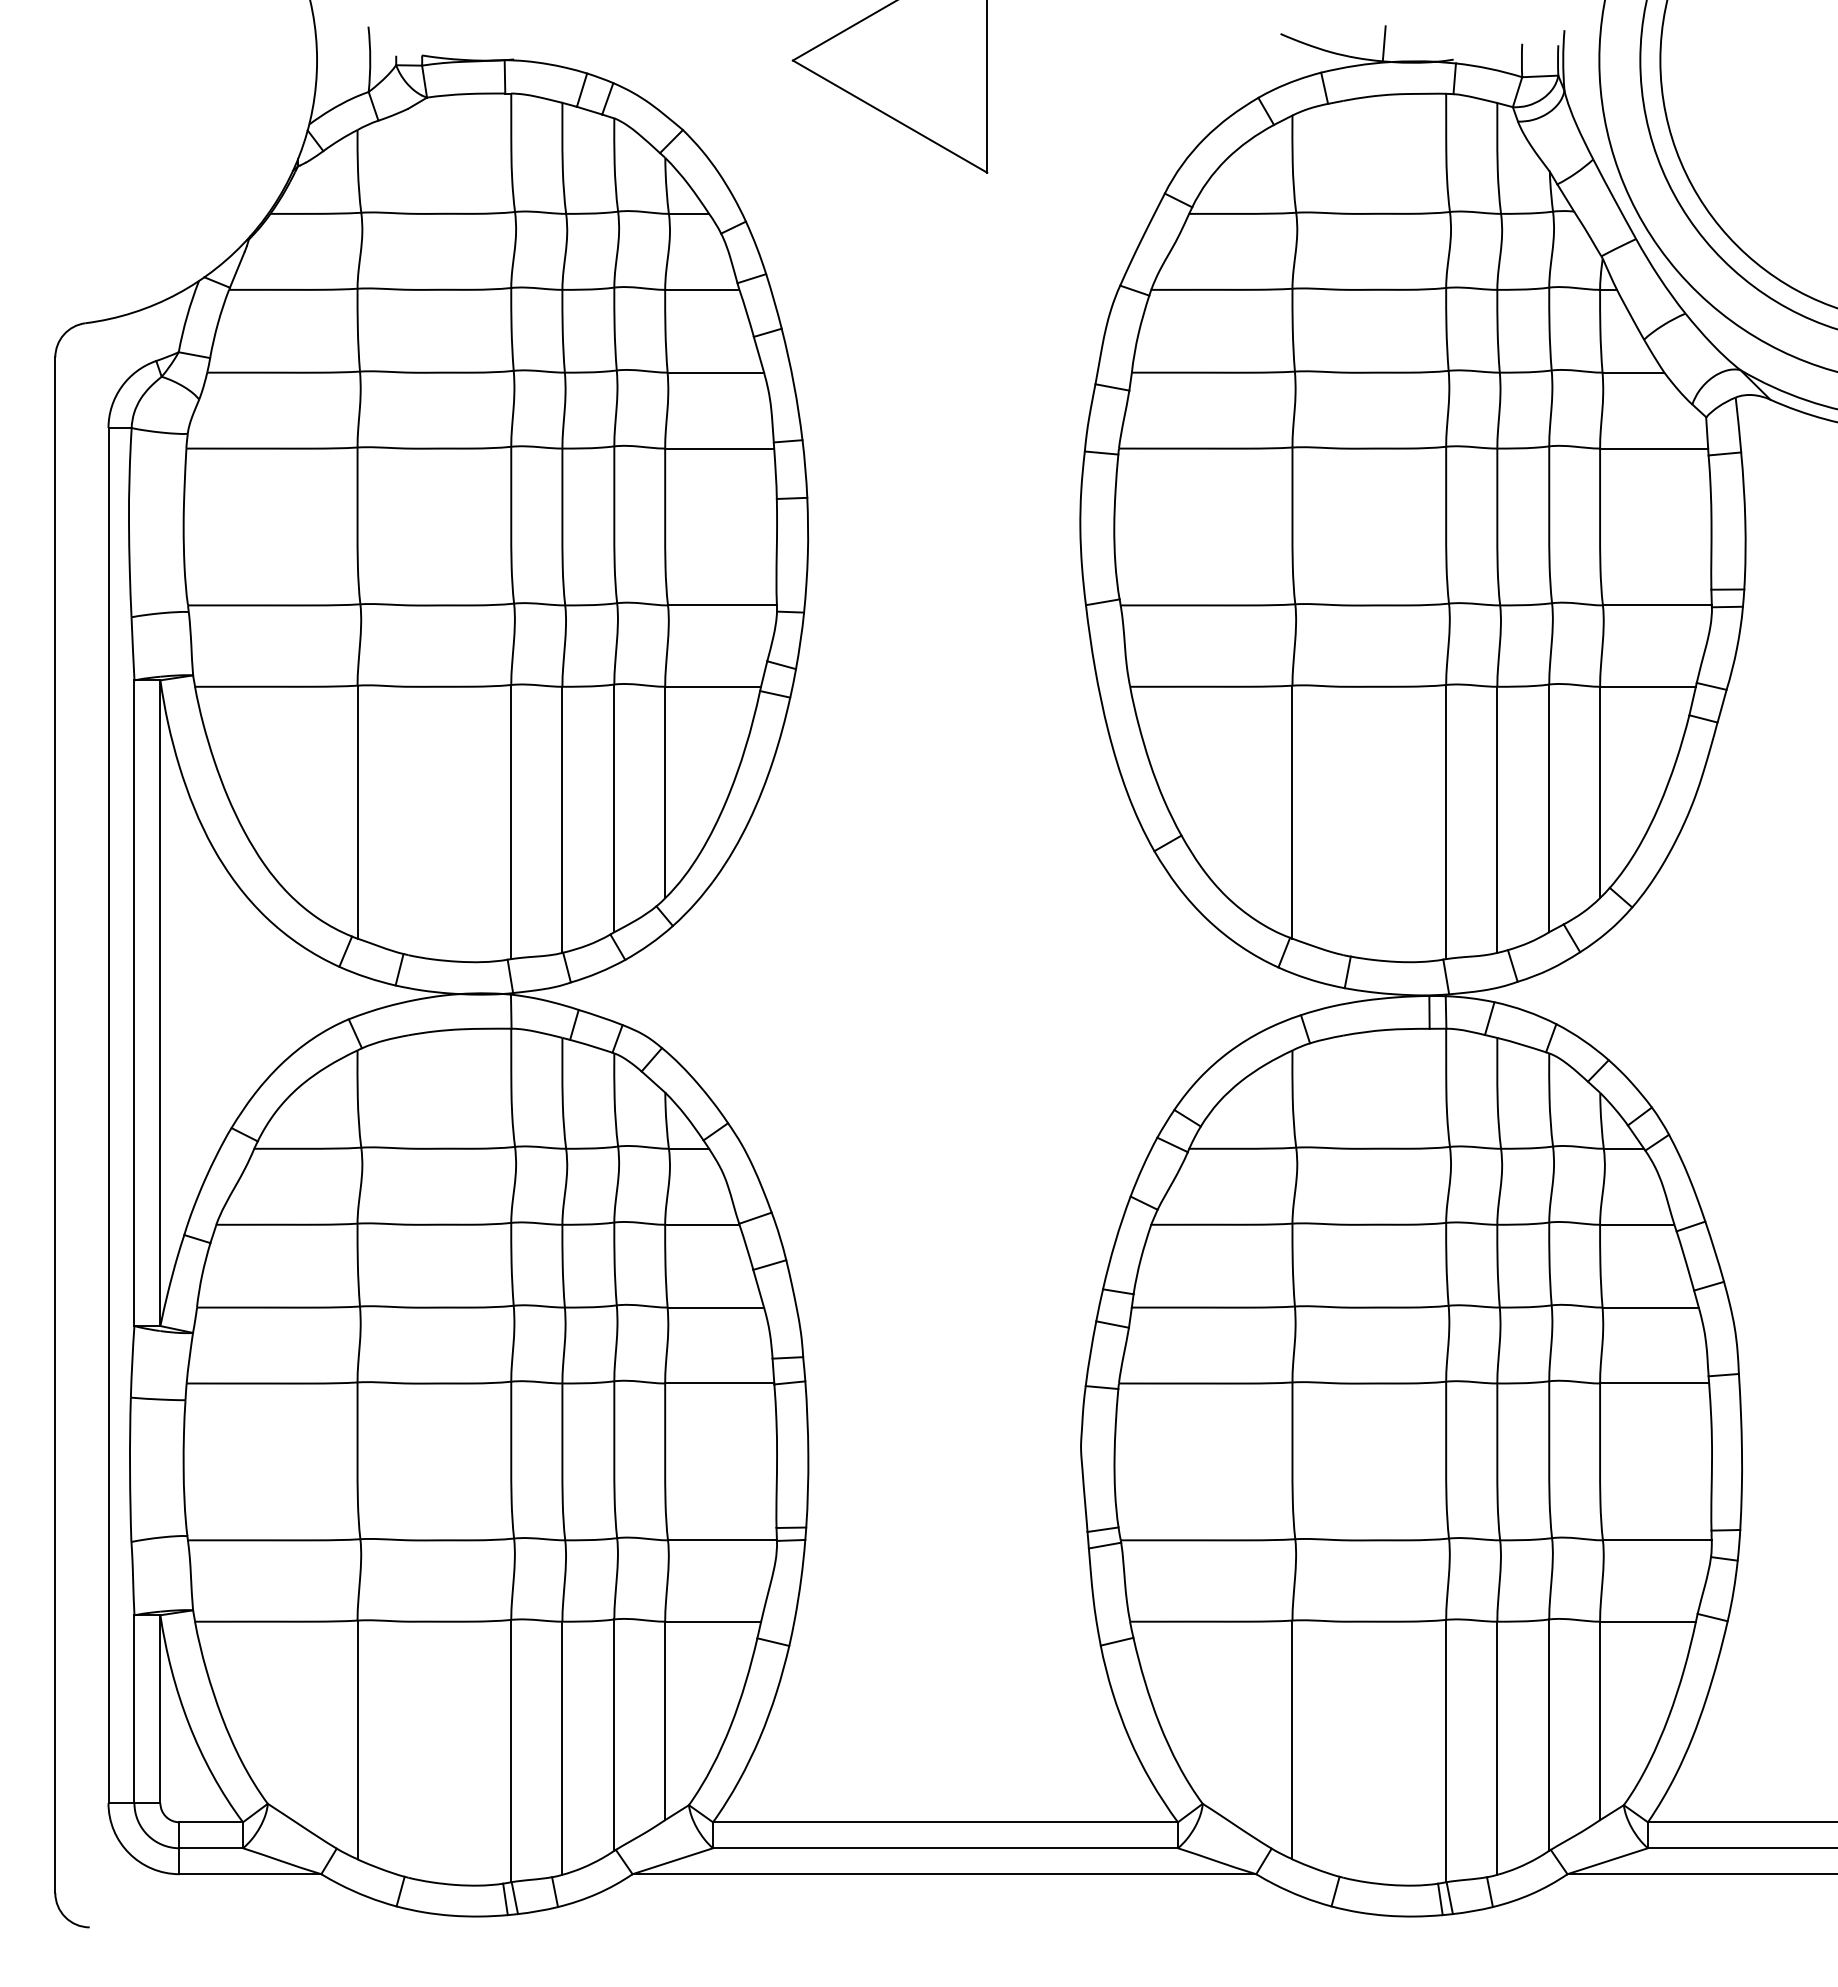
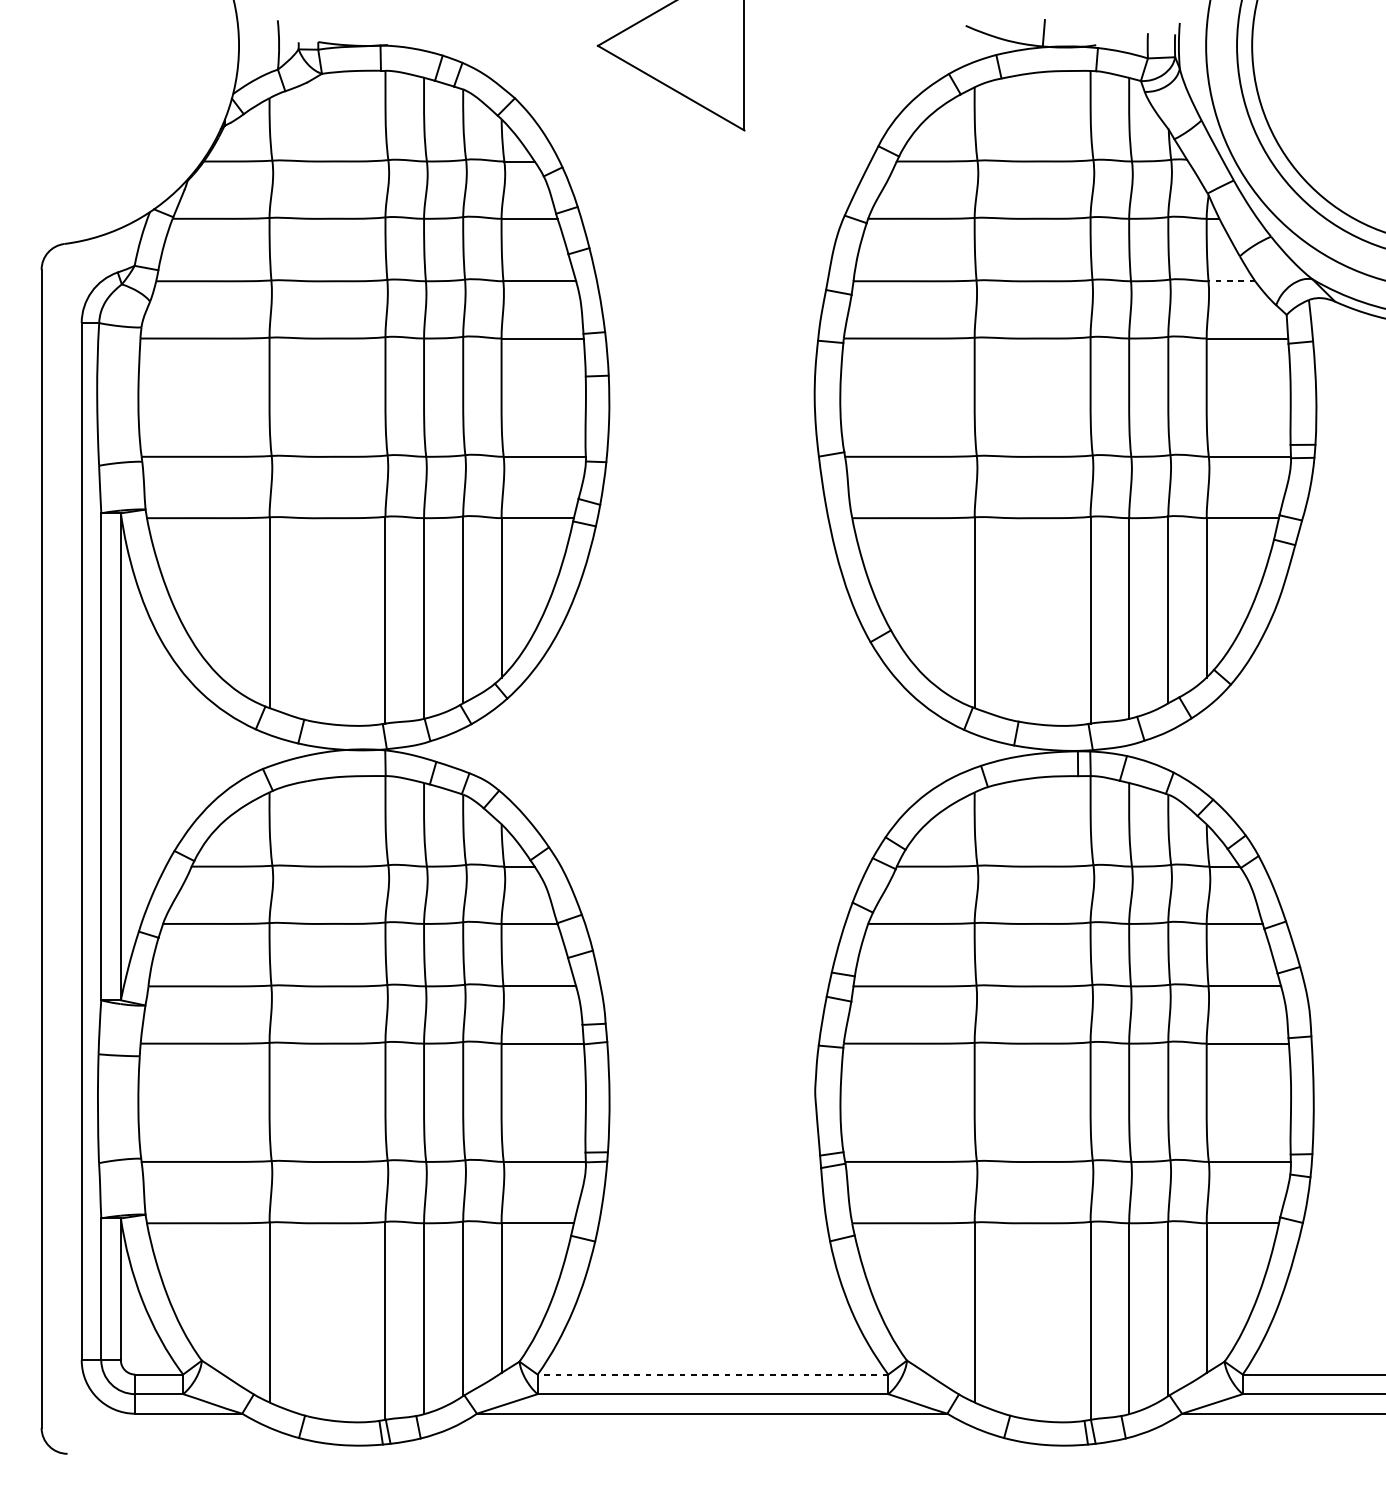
line: (1633, 372) -> (1231, 281), solid -> dashed
line: (945, 1822) -> (712, 1374), solid -> dashed

